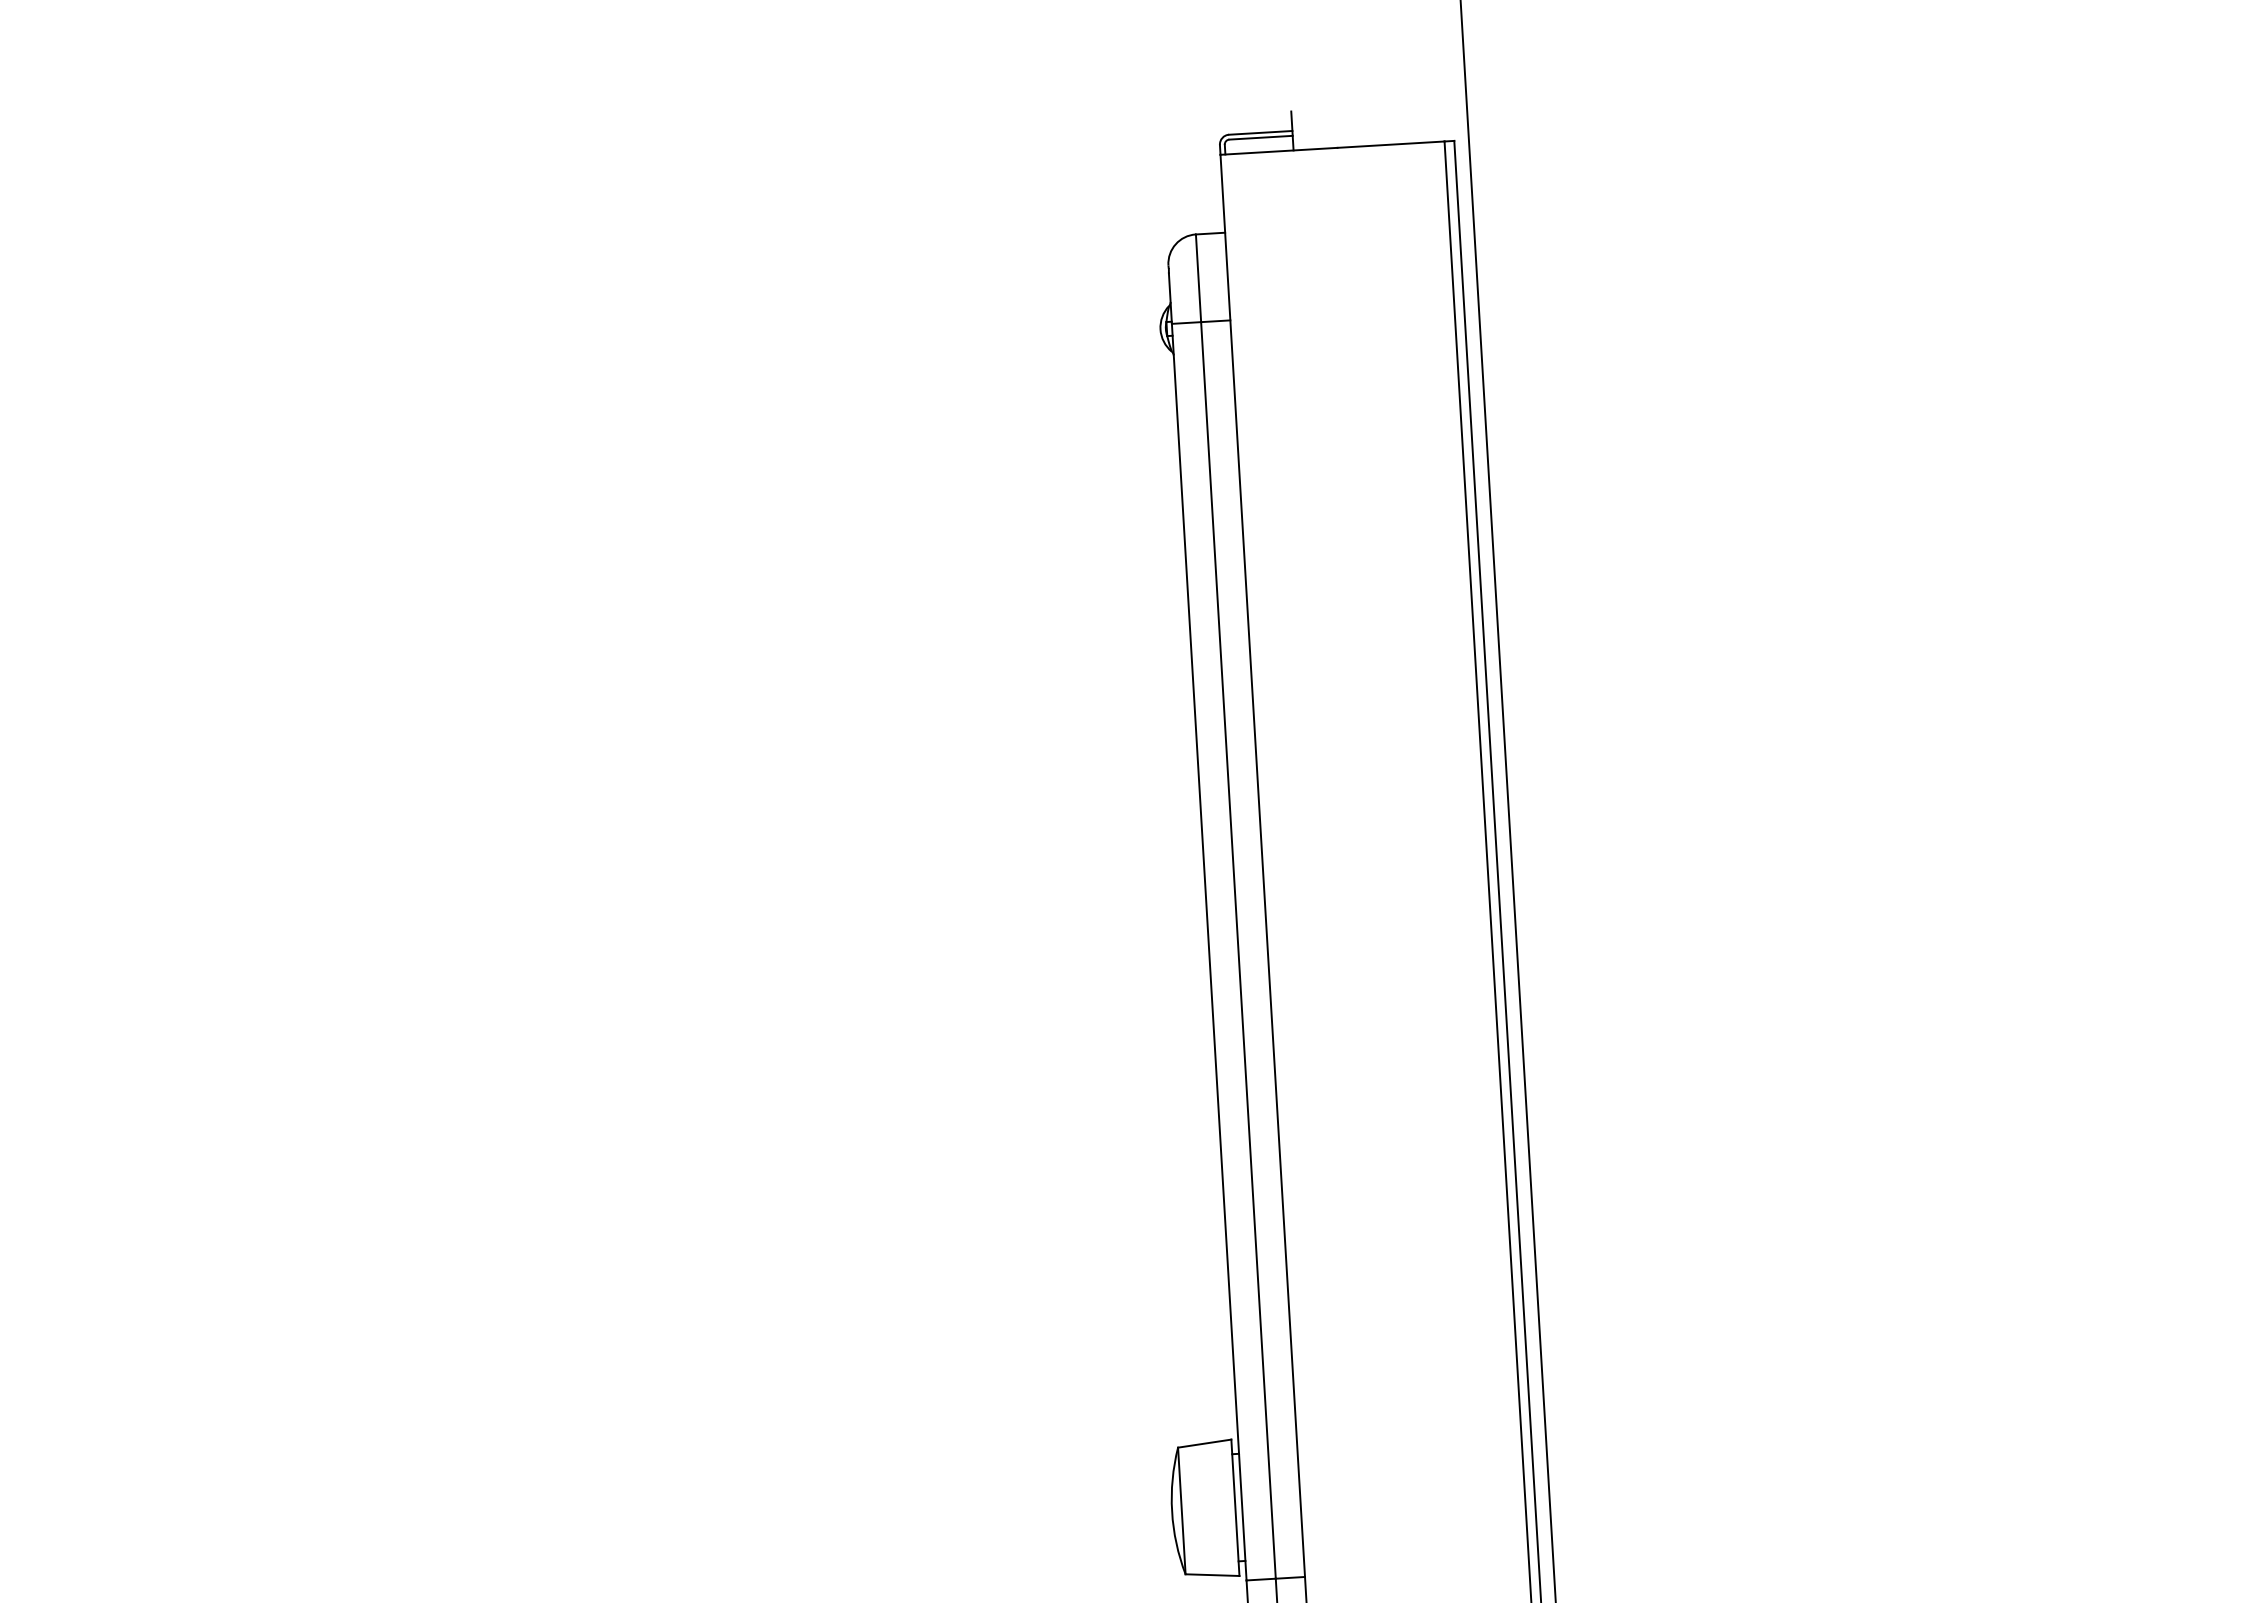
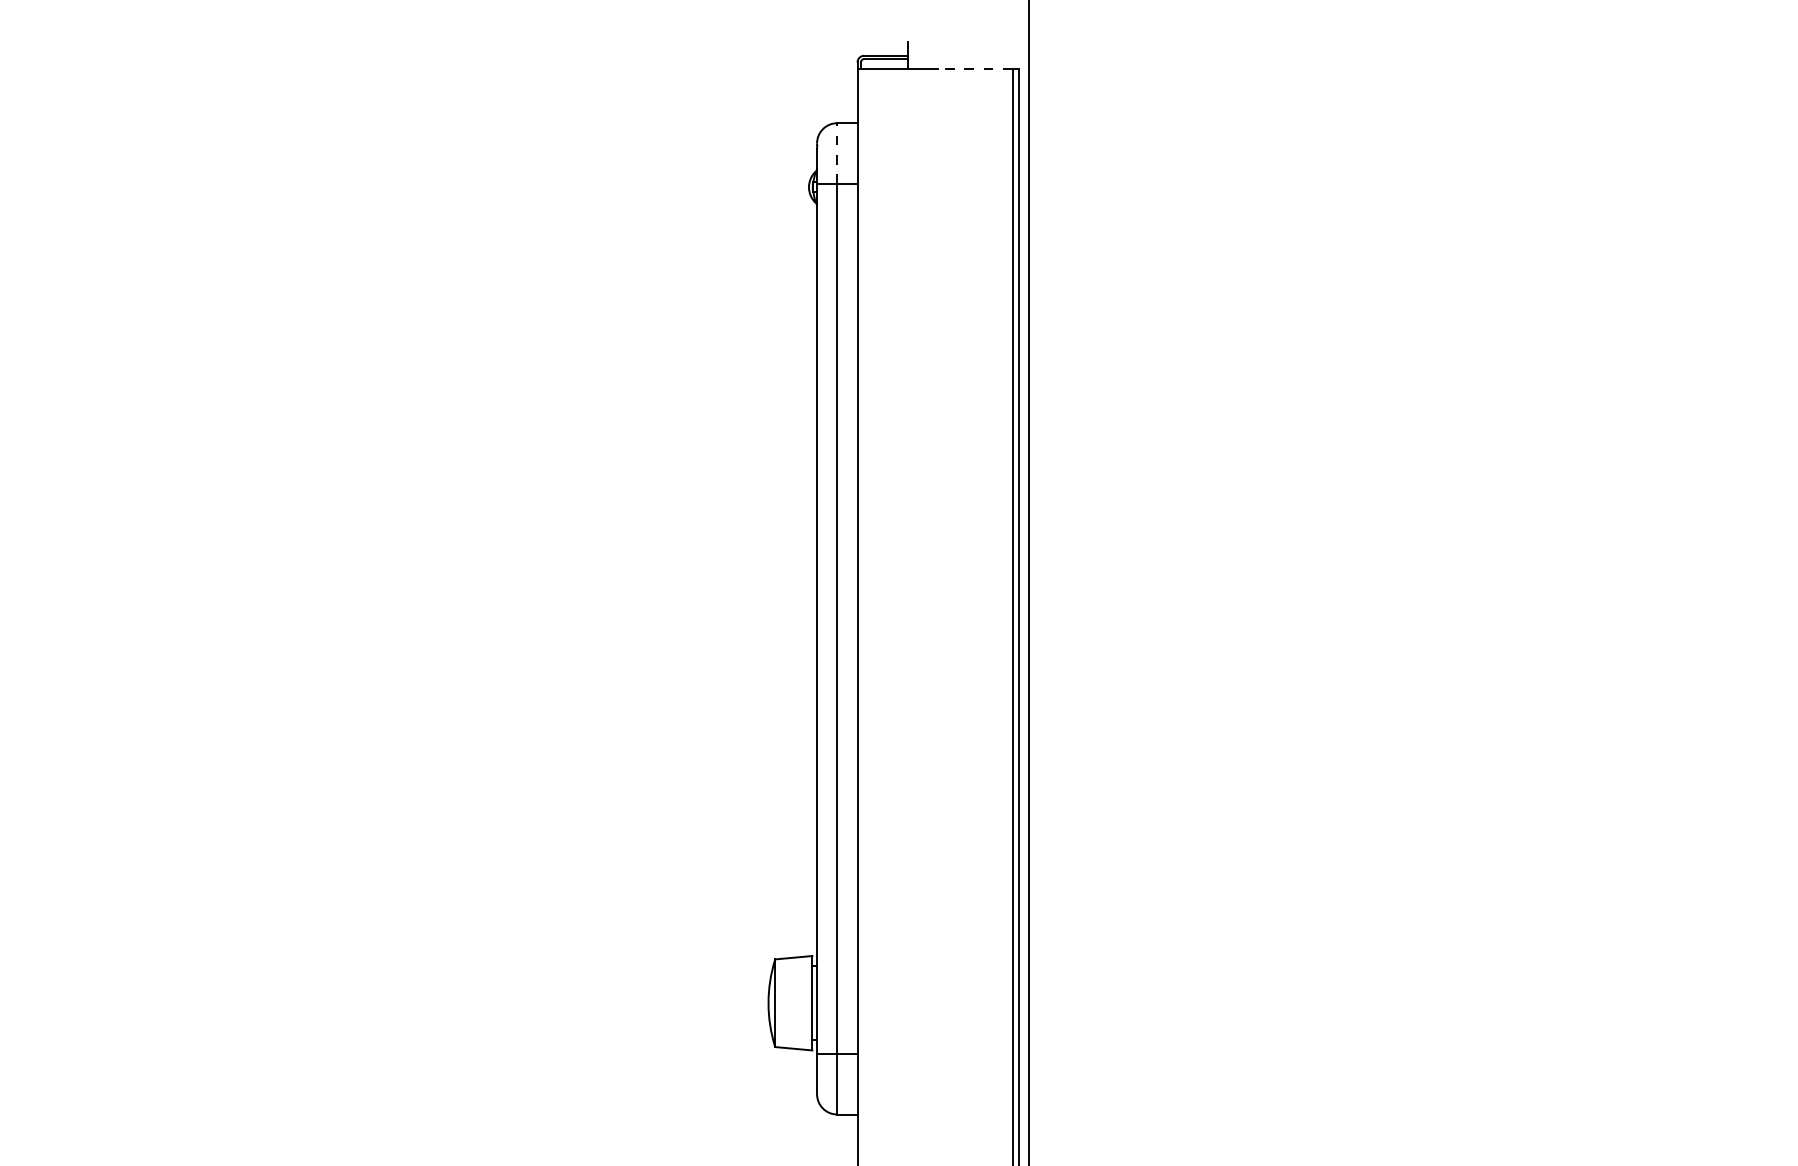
line: (1390, 145) -> (975, 69), solid -> dashed
line: (1198, 278) -> (837, 153), solid -> dashed

